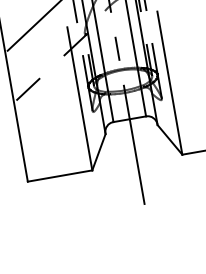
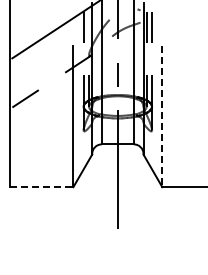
line: (170, 83) -> (162, 116), solid -> dashed
line: (60, 176) -> (41, 187), solid -> dashed

